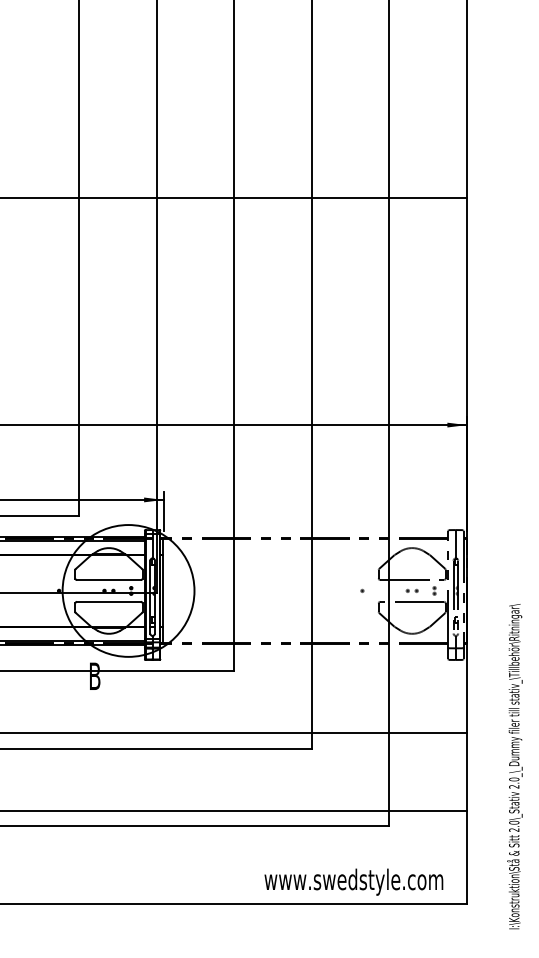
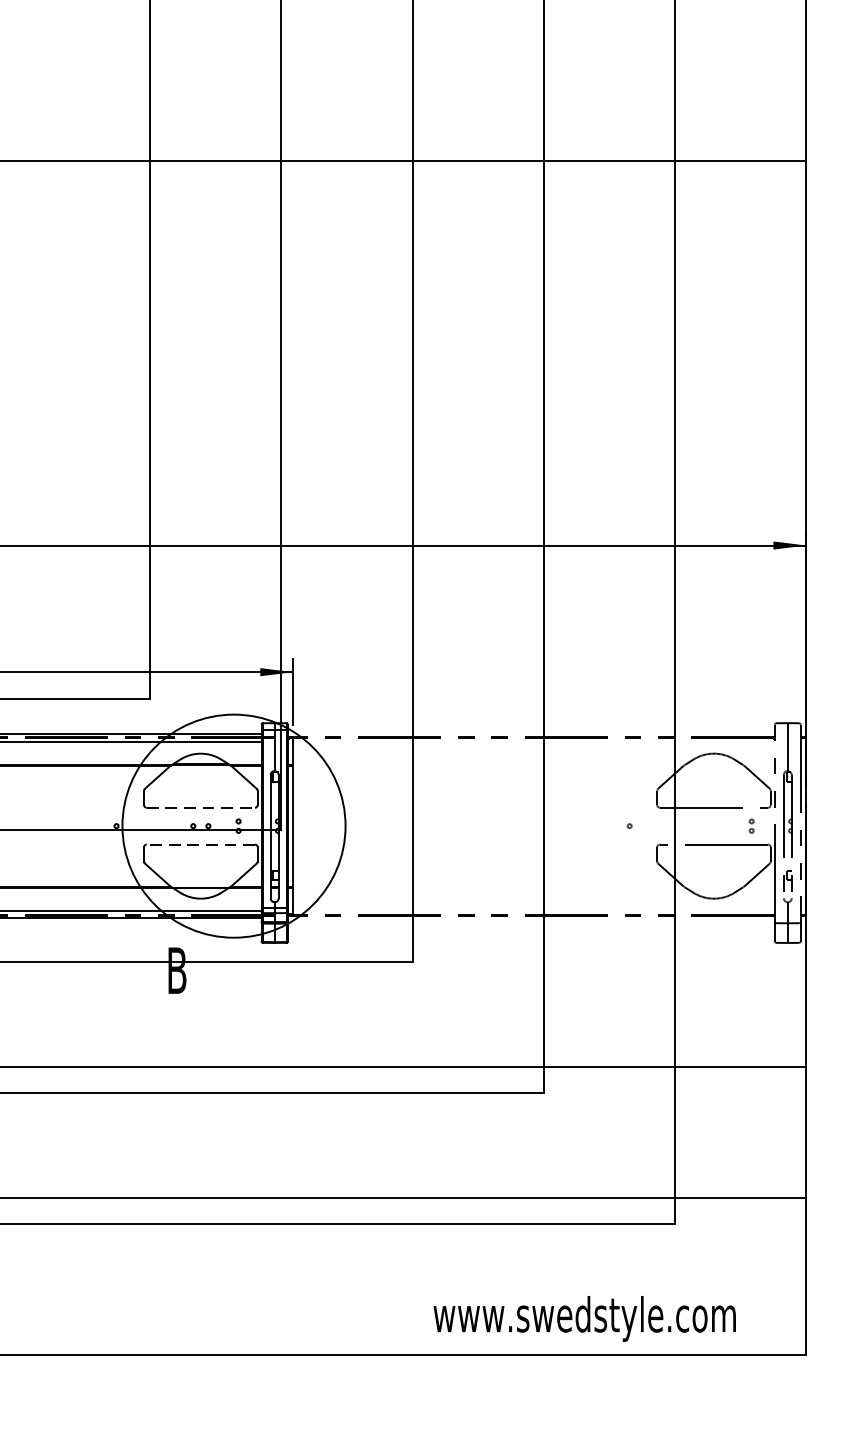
line: (108, 580) -> (200, 808), solid -> dashed
part: (411, 590) -> (712, 825), removed
line: (108, 601) -> (200, 844), solid -> dashed
text: (353, 881) -> (584, 1317), moved

